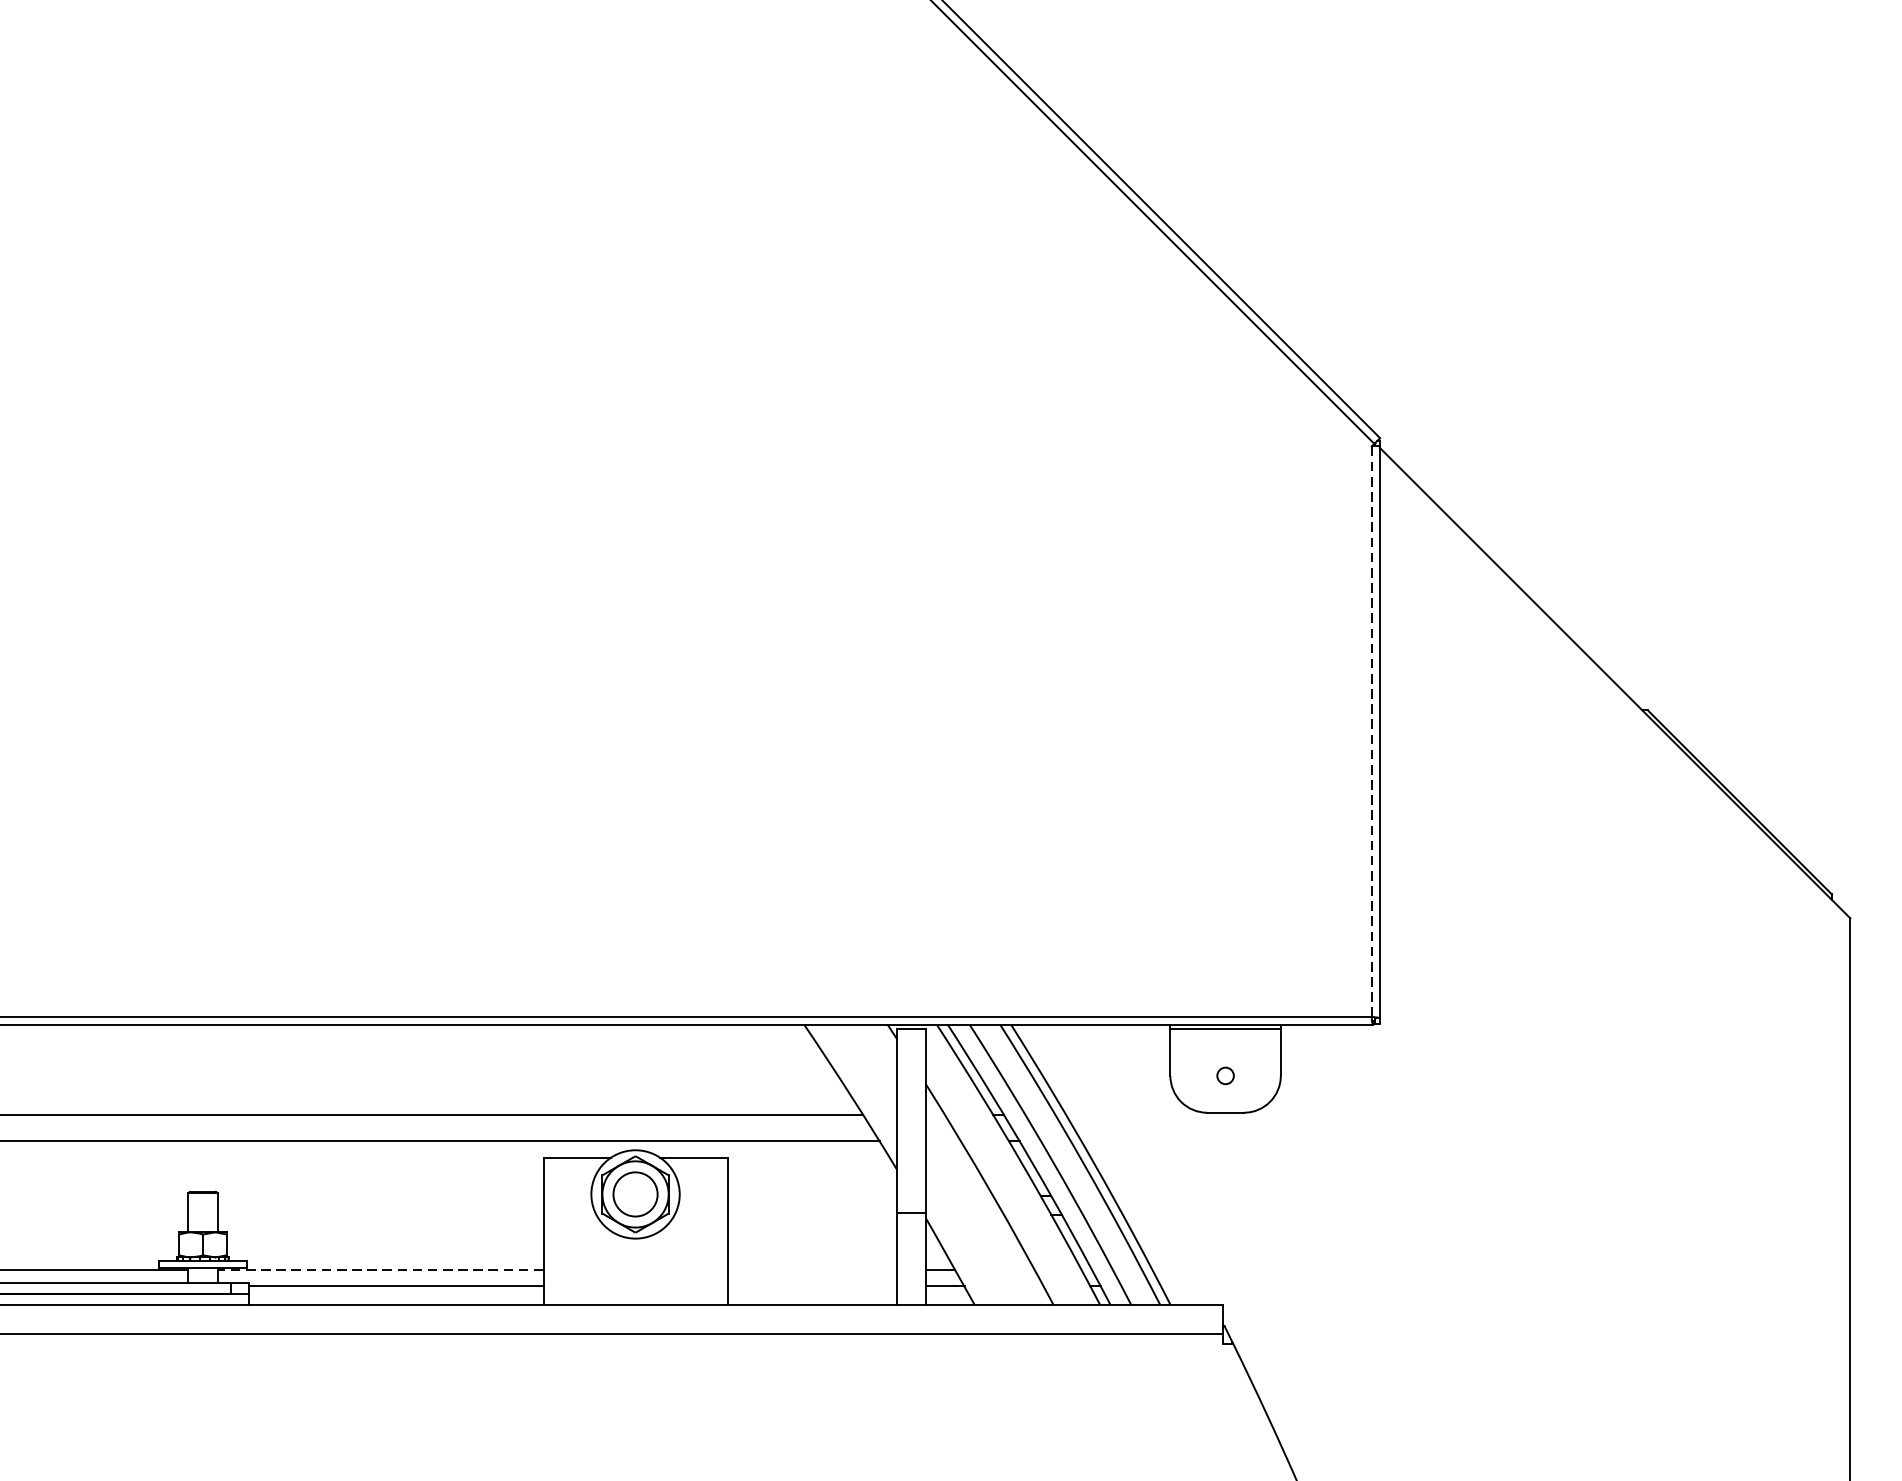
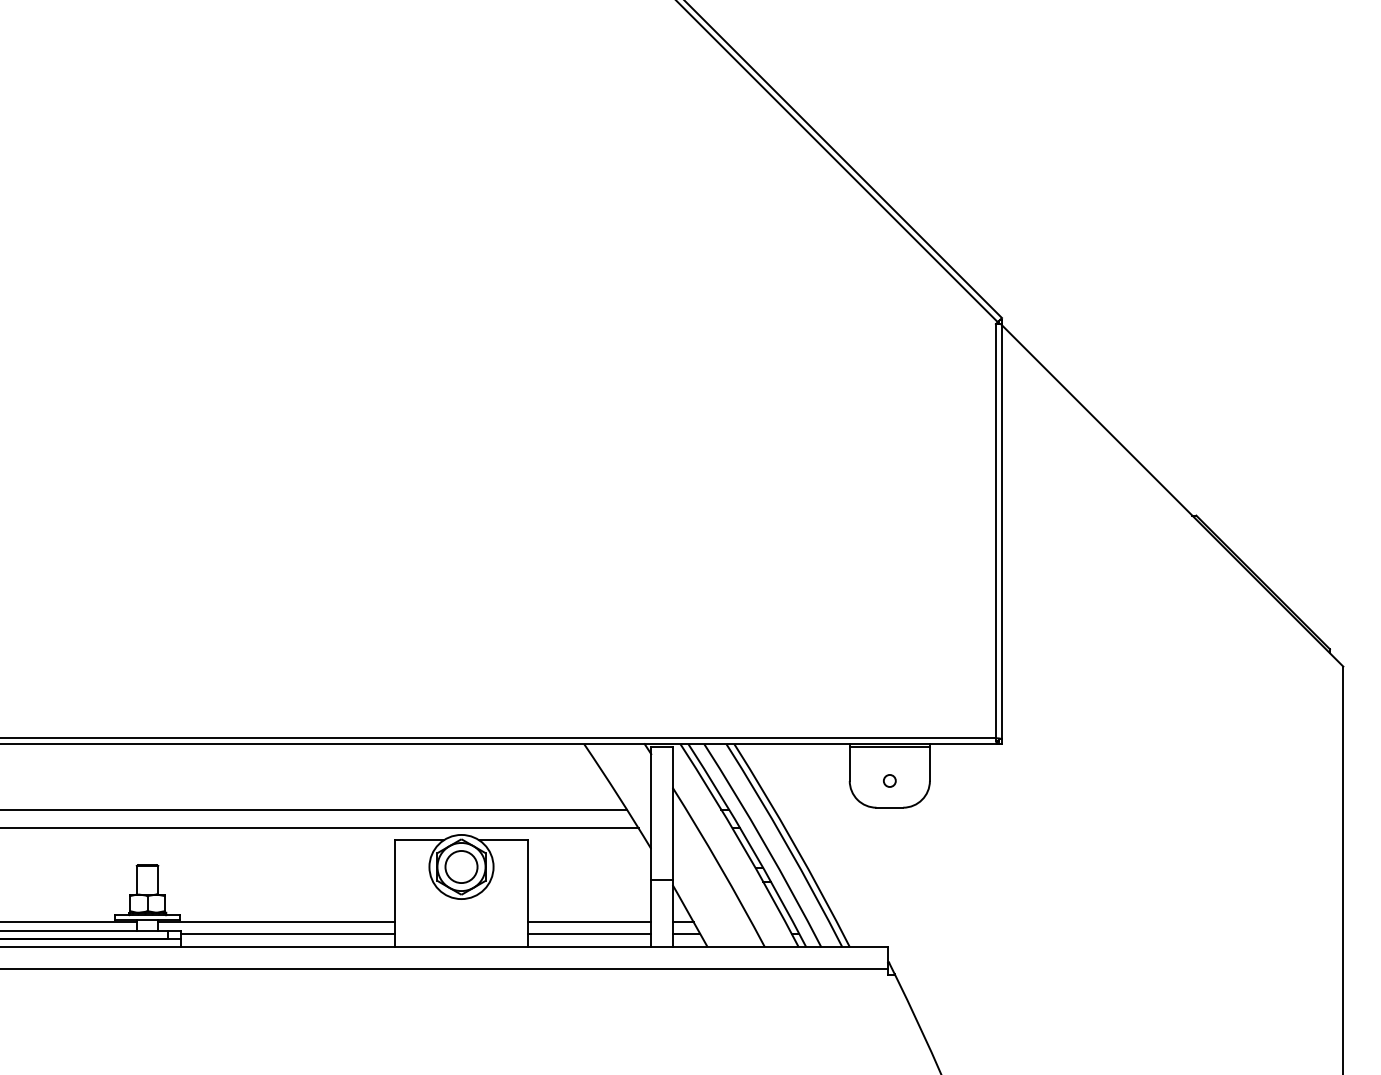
line: (1371, 730) -> (995, 530), dashed -> solid
line: (379, 1269) -> (275, 921), dashed -> solid
line: (811, 1269) -> (589, 921), added
line: (811, 1286) -> (589, 933), added

